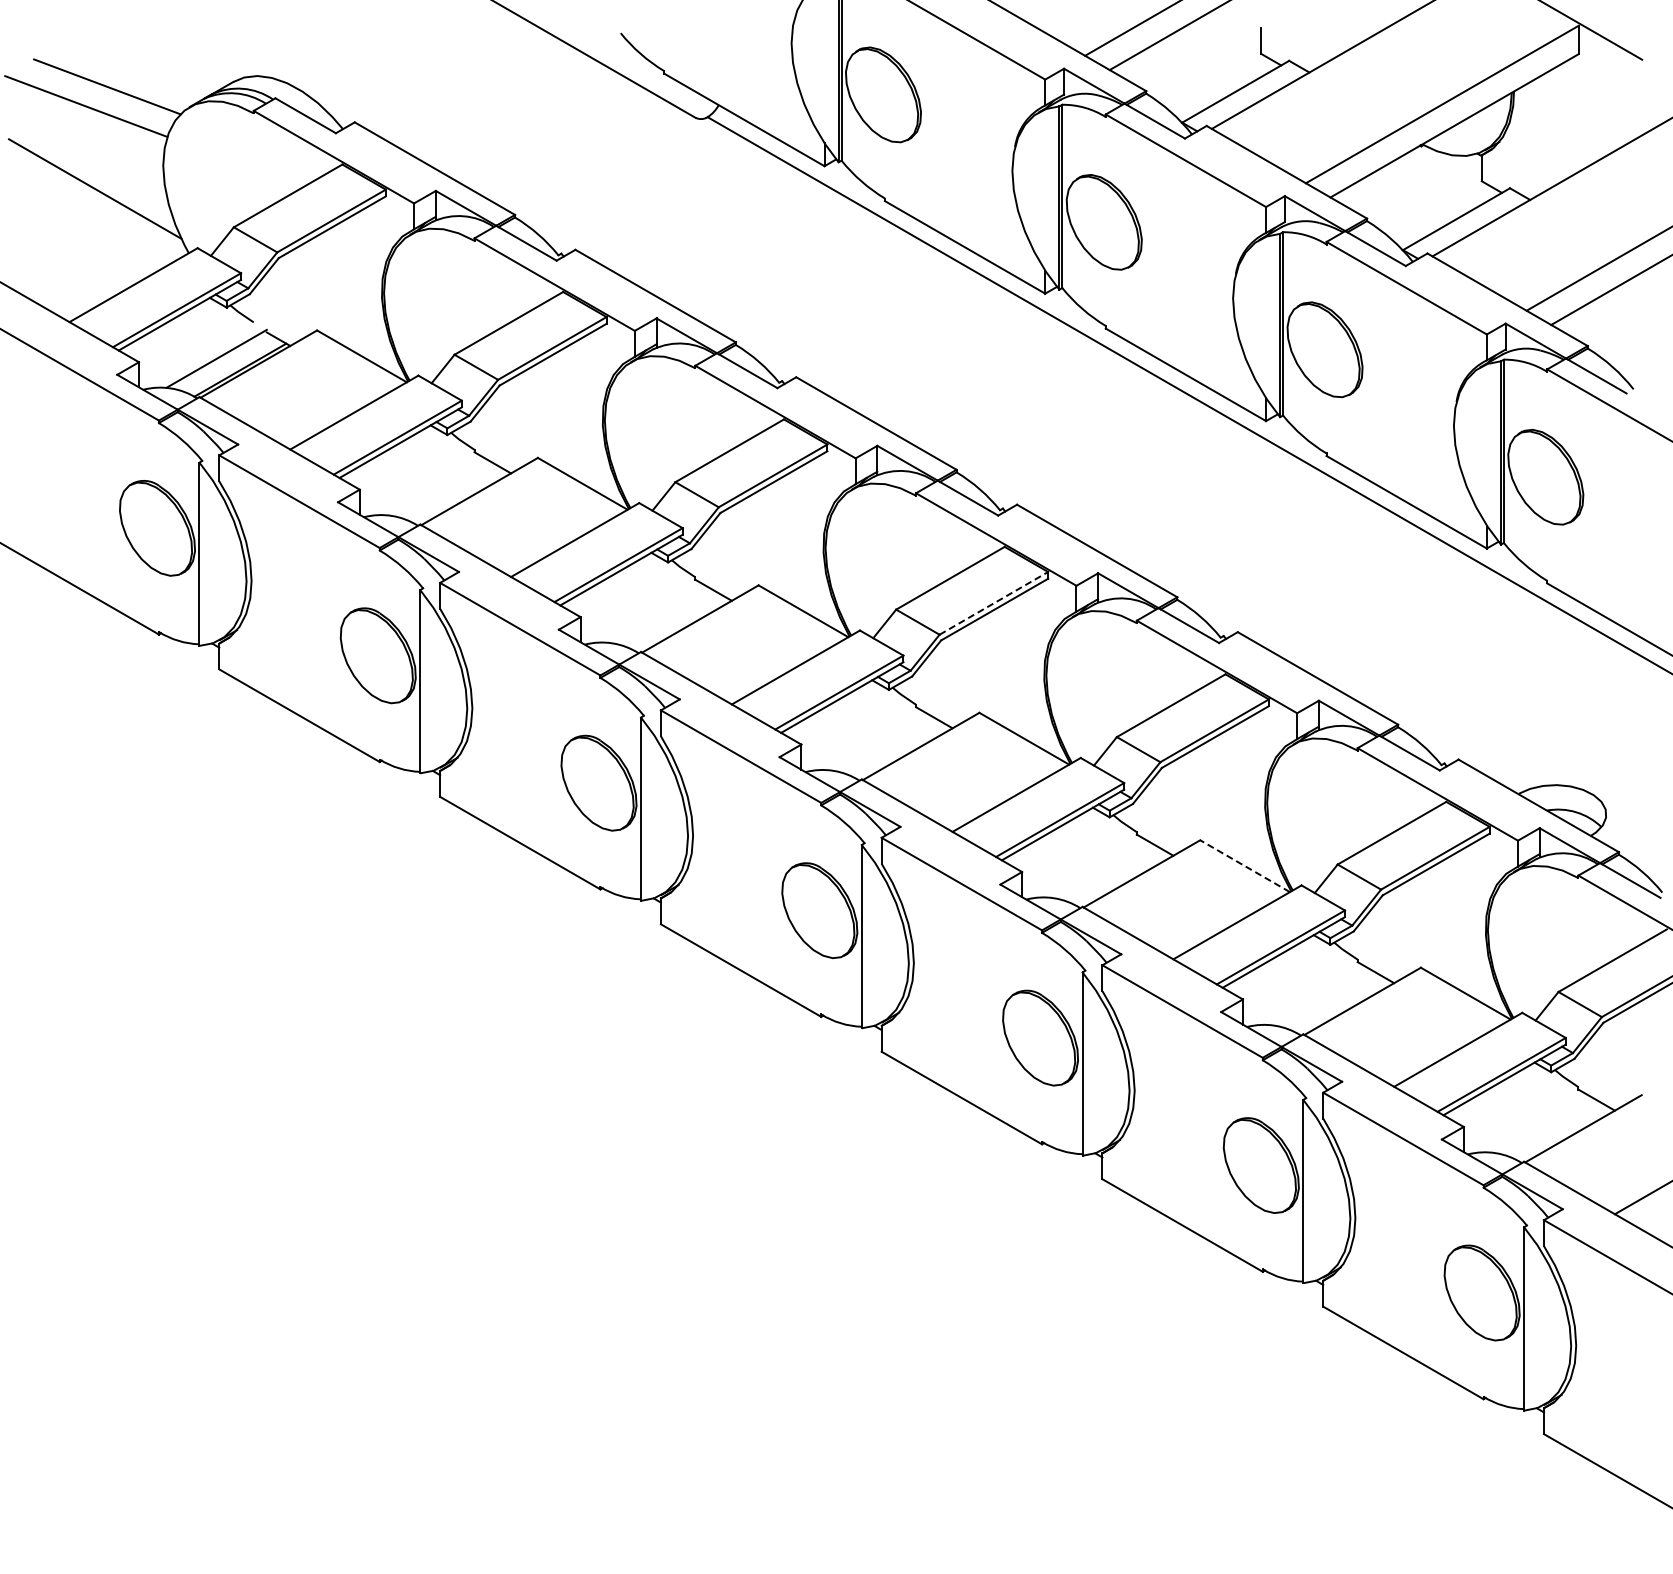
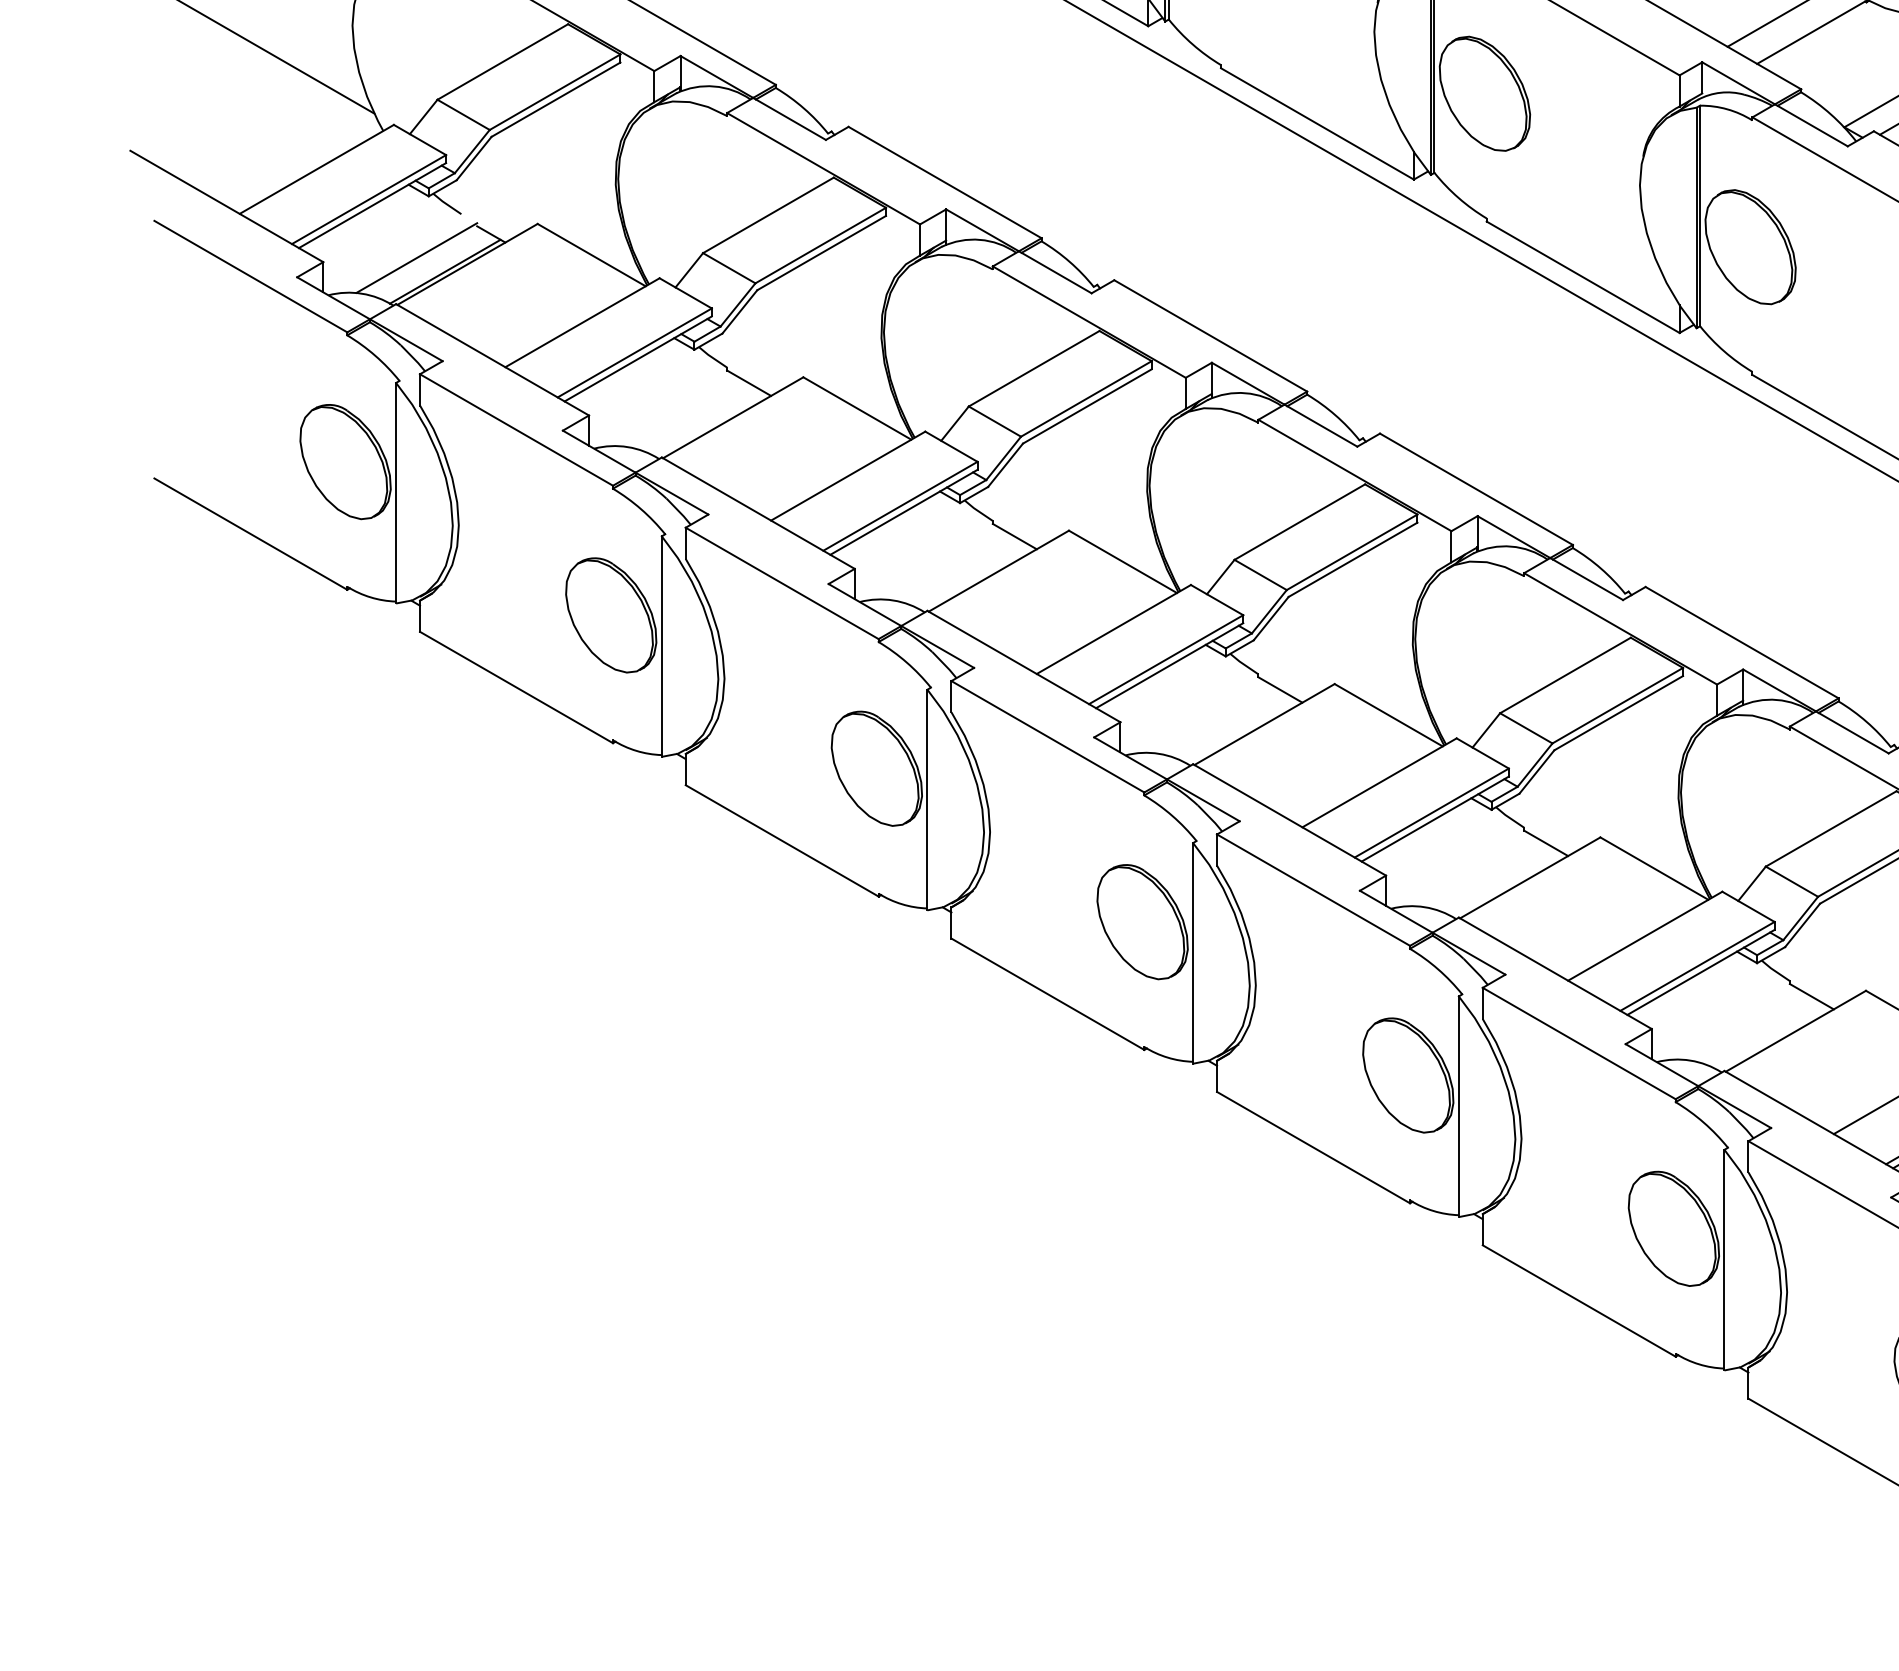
line: (993, 603) -> (1351, 552), dashed -> solid
line: (1245, 866) -> (1654, 868), dashed -> solid

